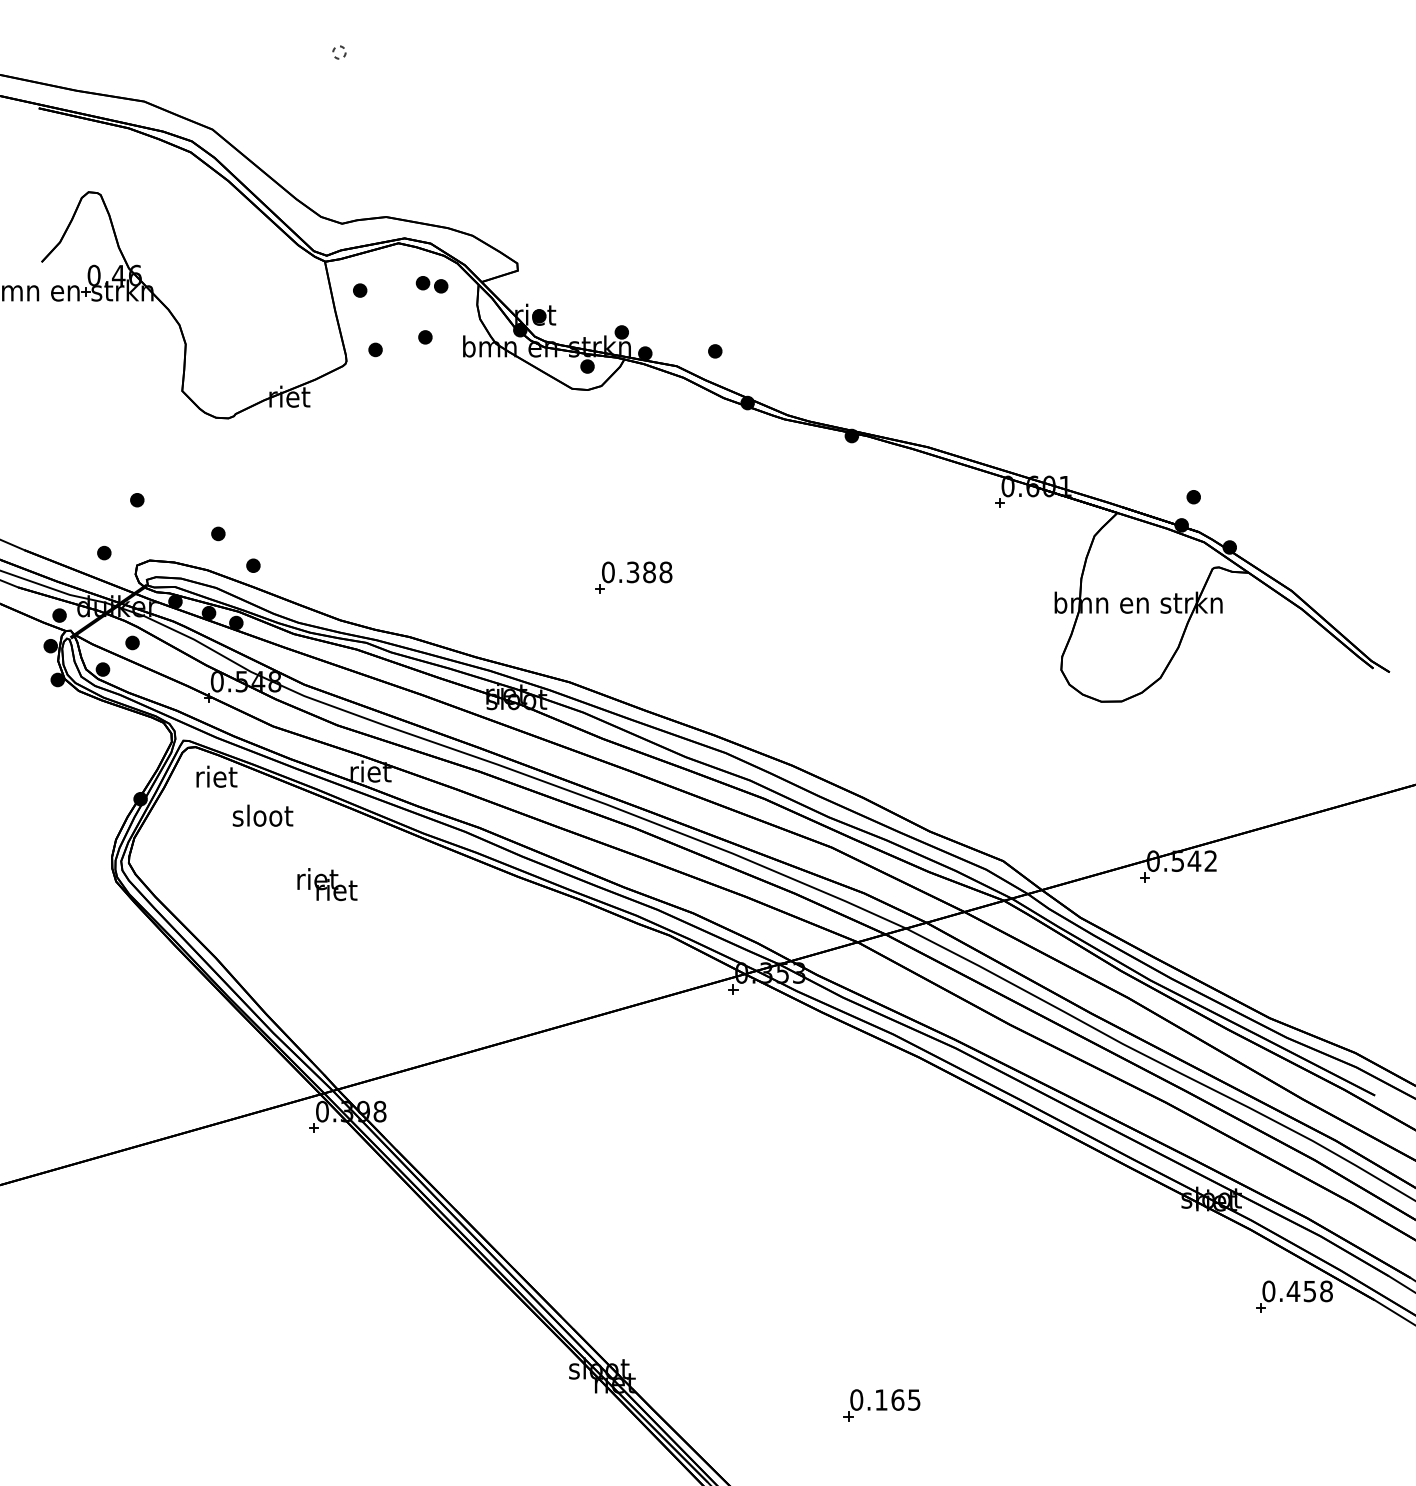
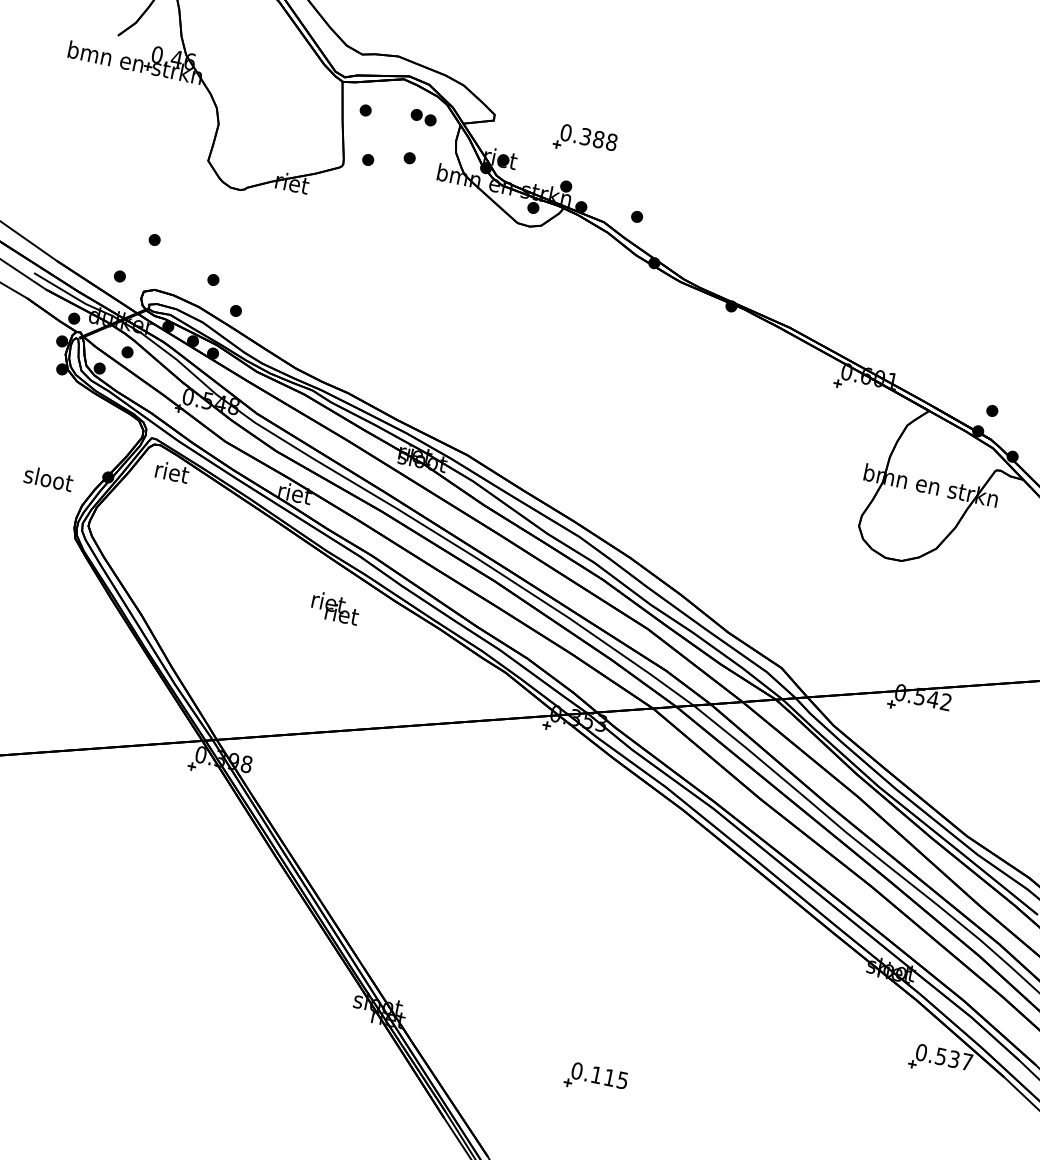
part: (633, 577) -> (585, 140), moved
text: (262, 815) -> (48, 478), moved
text: (327, 884) -> (335, 608), moved
text: (1309, 1291) -> (953, 1059), 0.458 -> 0.537
text: (897, 1399) -> (609, 1077), 0.165 -> 0.115

